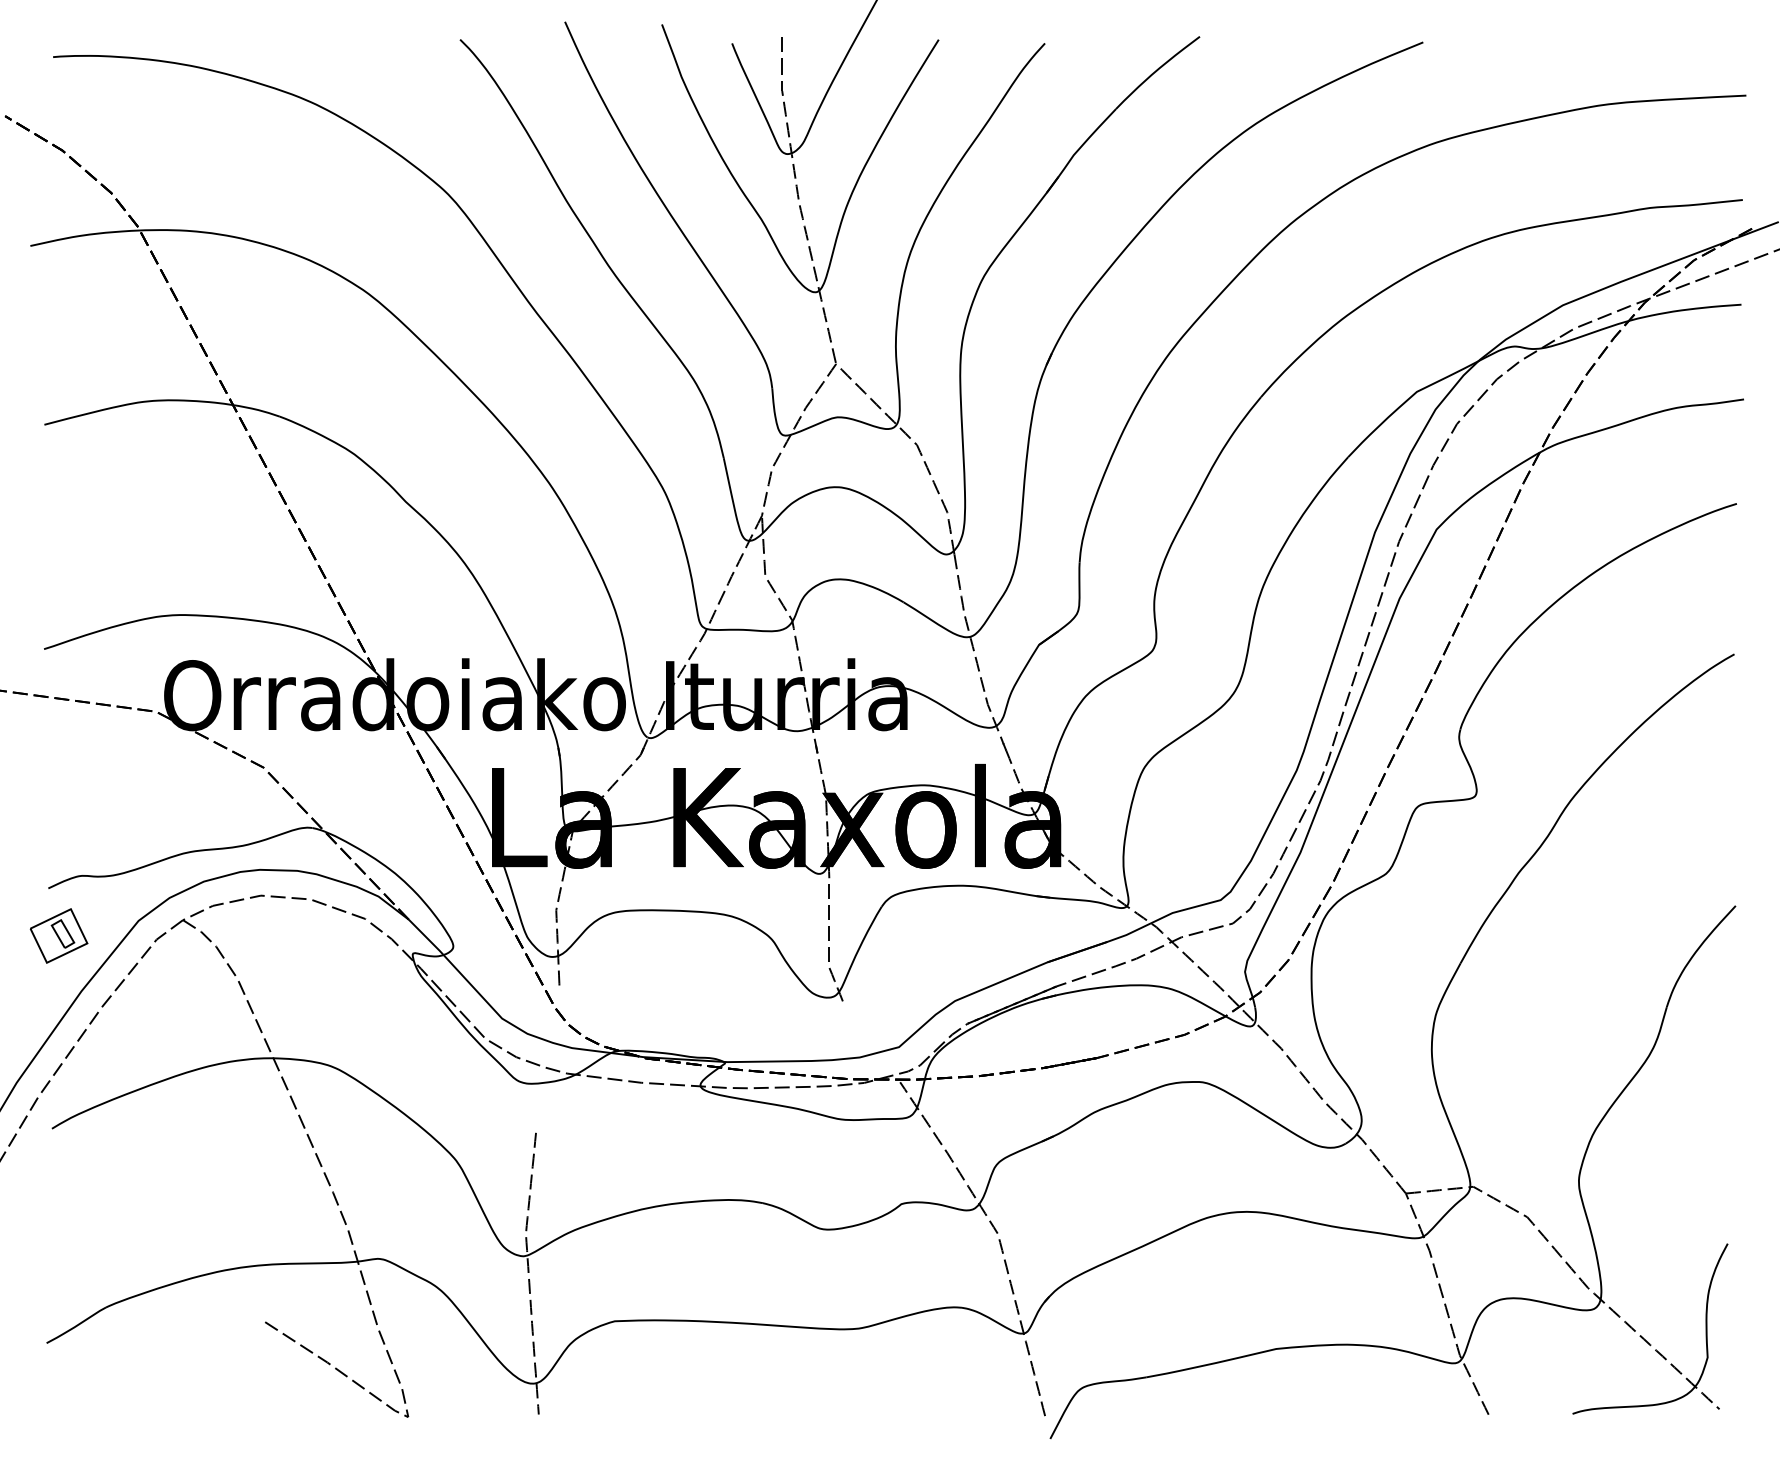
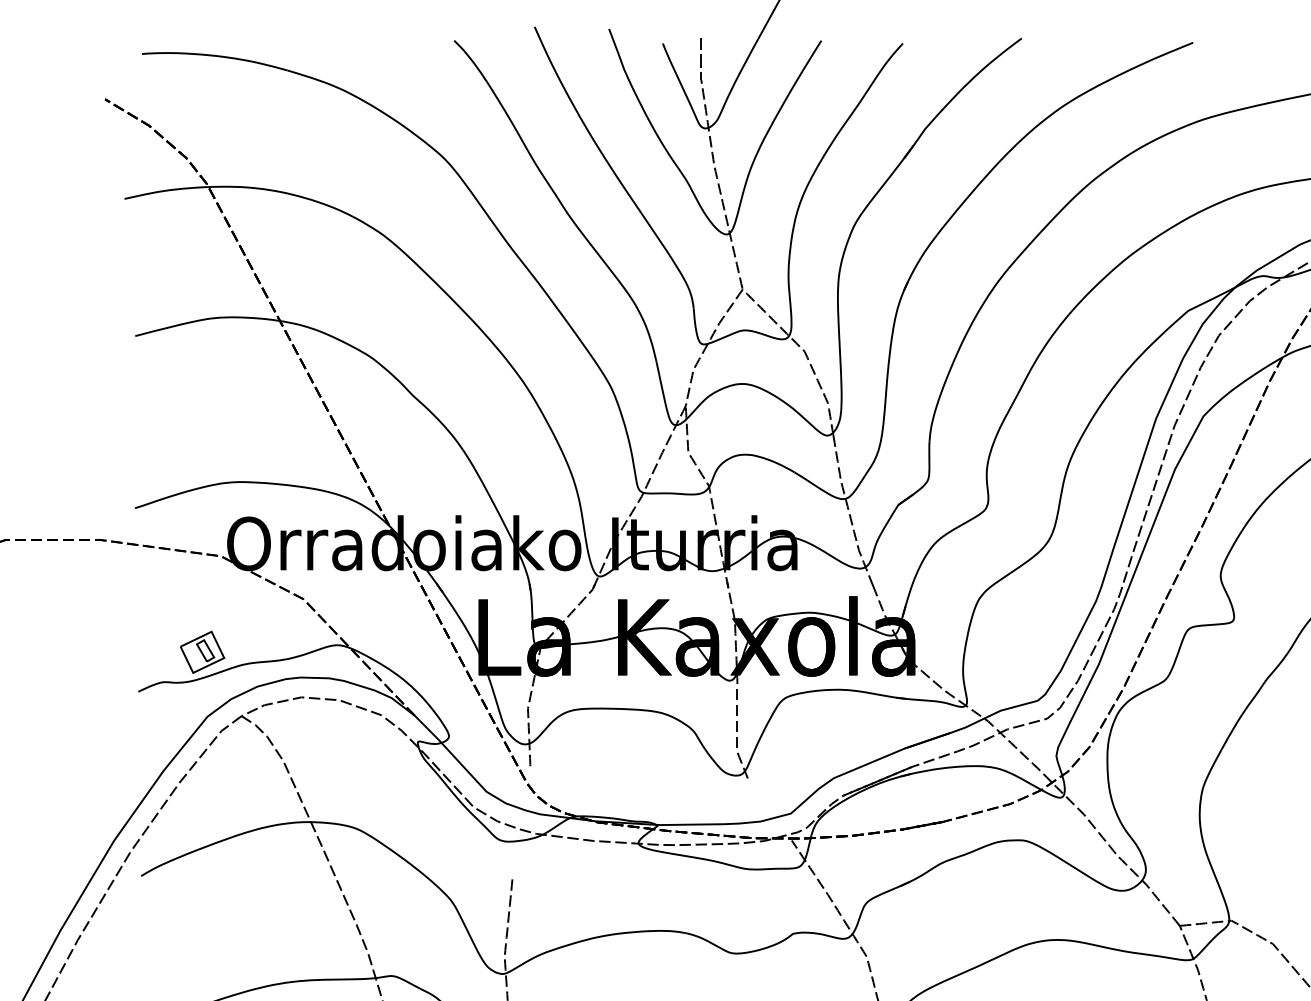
part: (58, 935) -> (202, 651), moved

